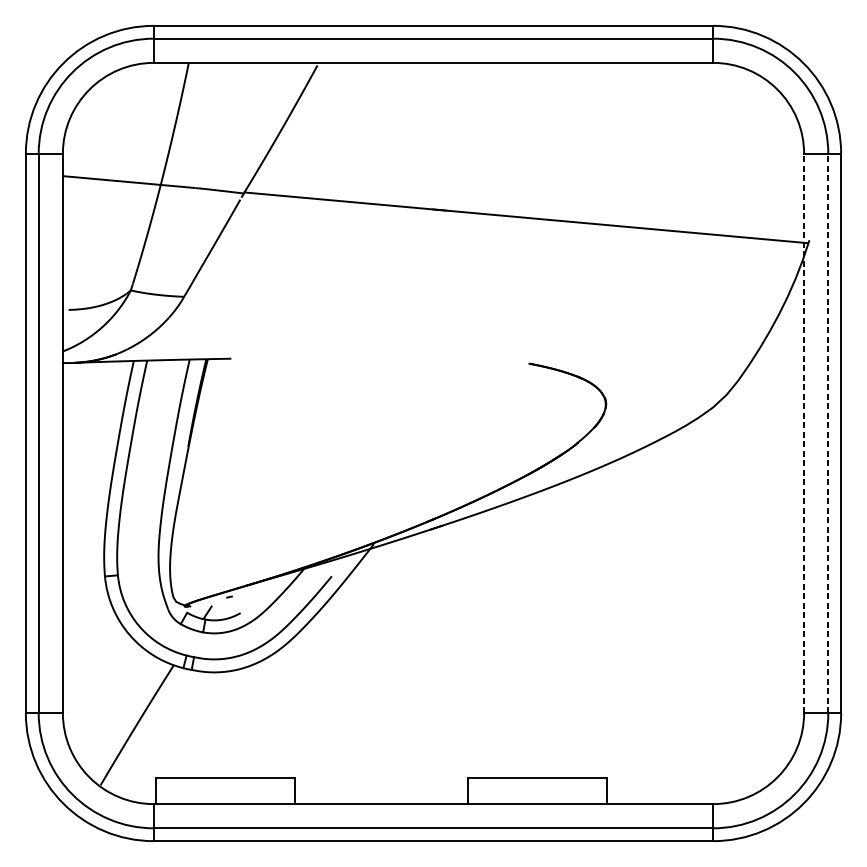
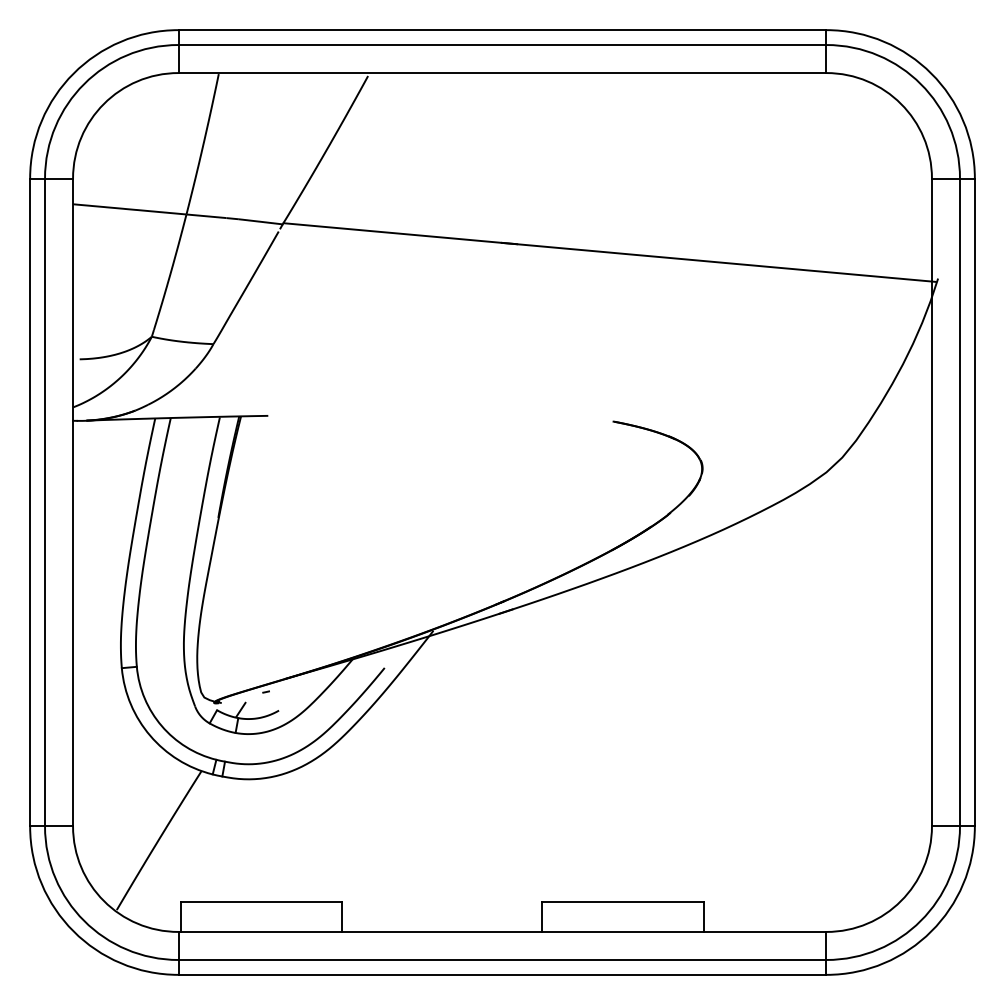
line: (803, 433) -> (931, 502), dashed -> solid
line: (827, 433) -> (959, 502), dashed -> solid

